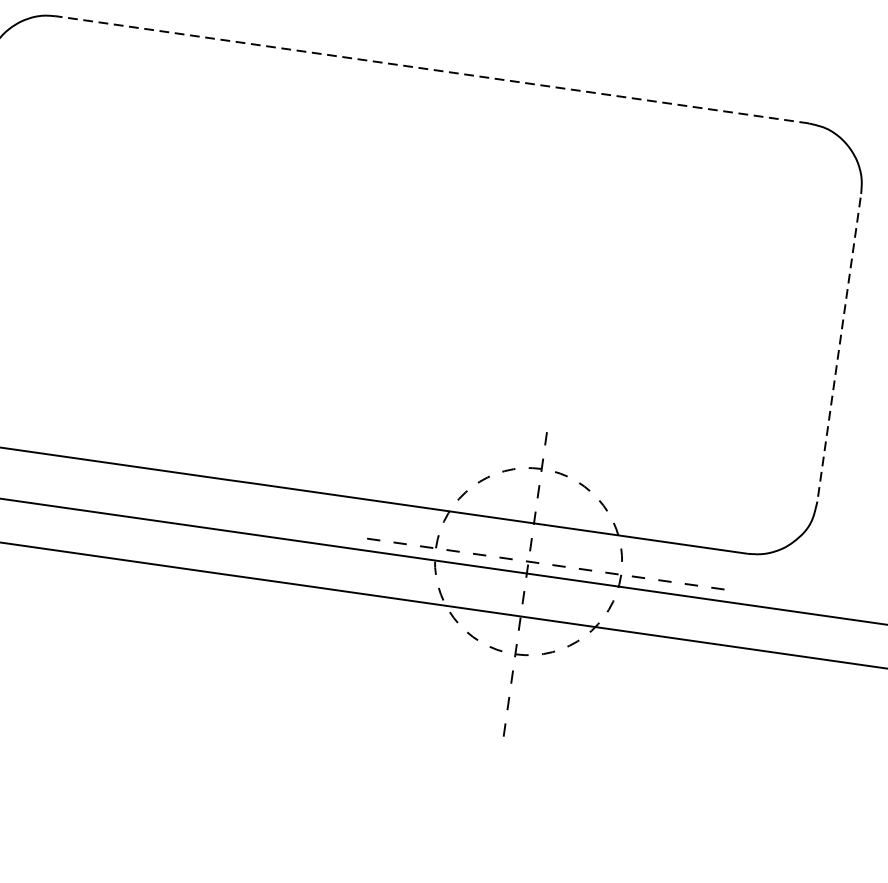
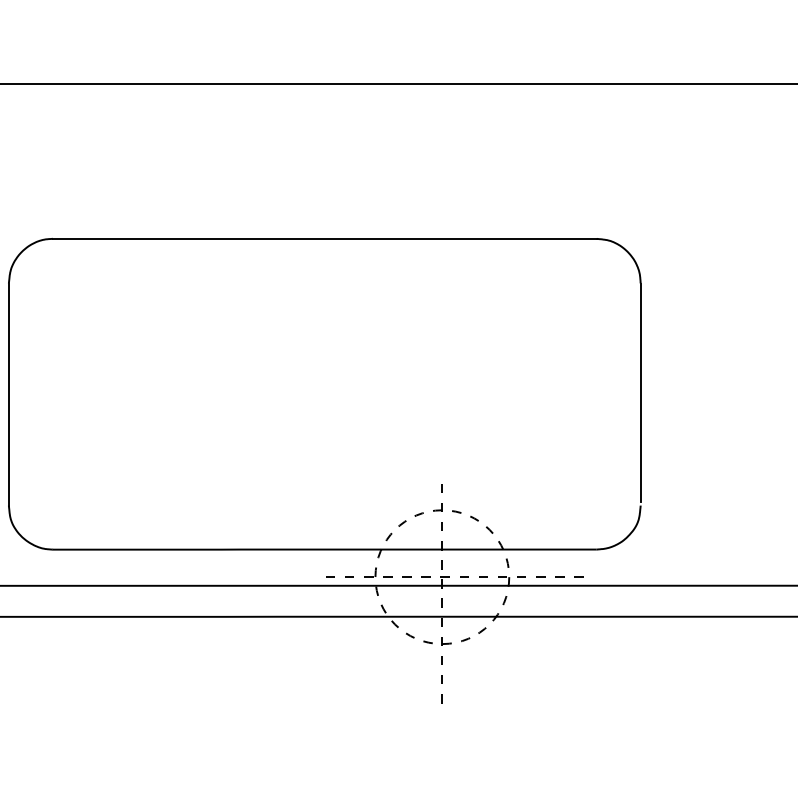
line: (432, 69) -> (324, 238), dashed -> solid
line: (839, 344) -> (640, 392), dashed -> solid

